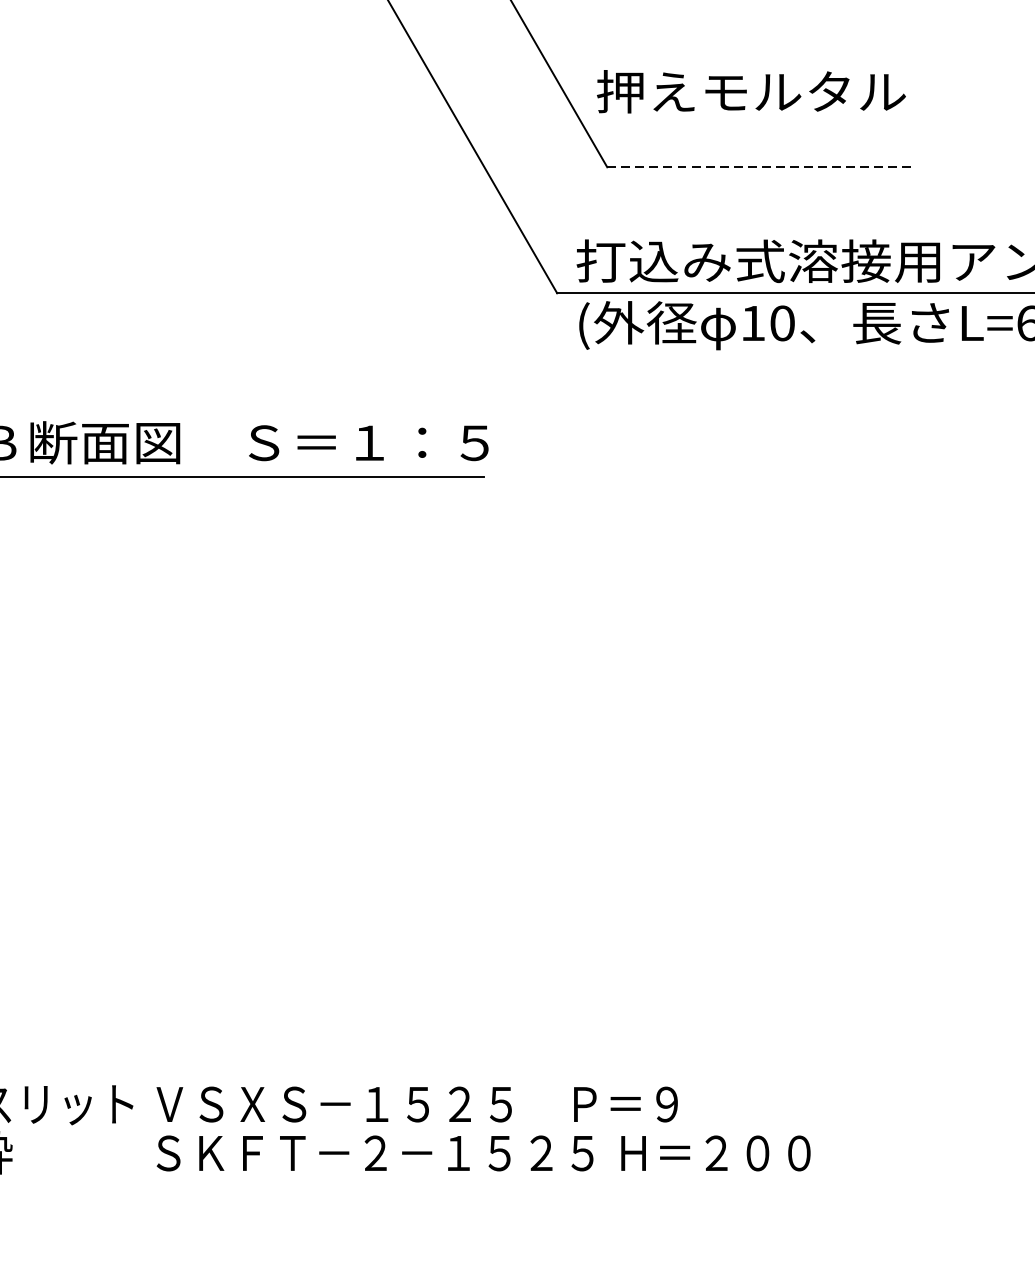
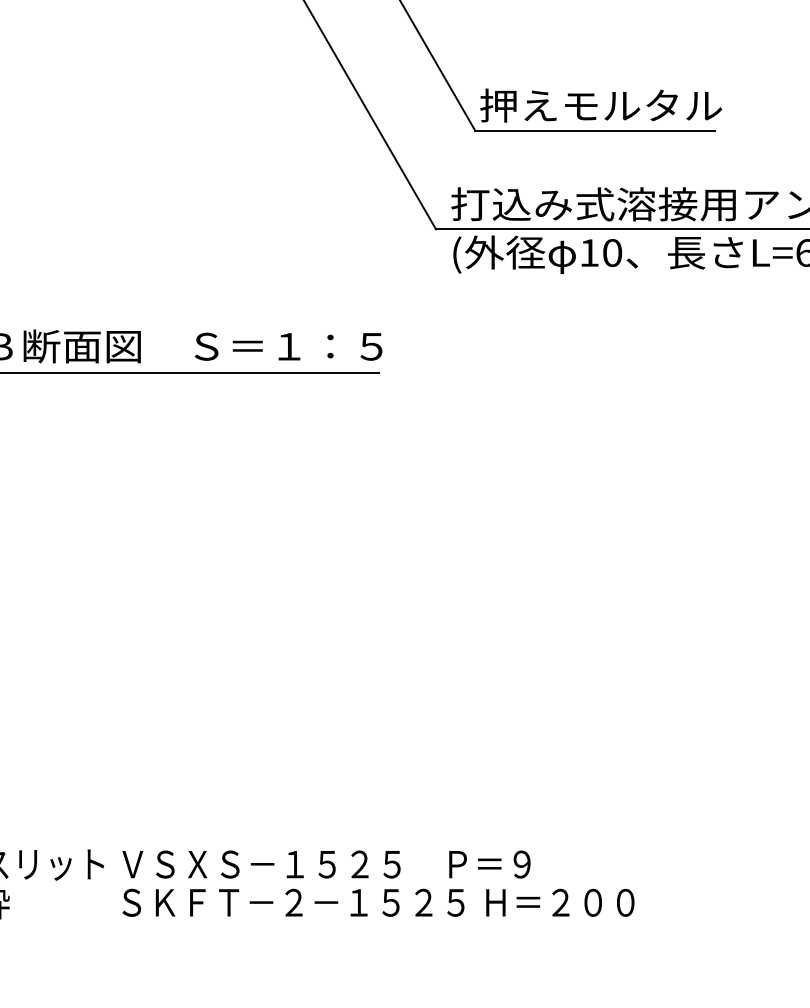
text: (751, 91) -> (601, 105), moved
line: (760, 166) -> (595, 130), dashed -> solid

